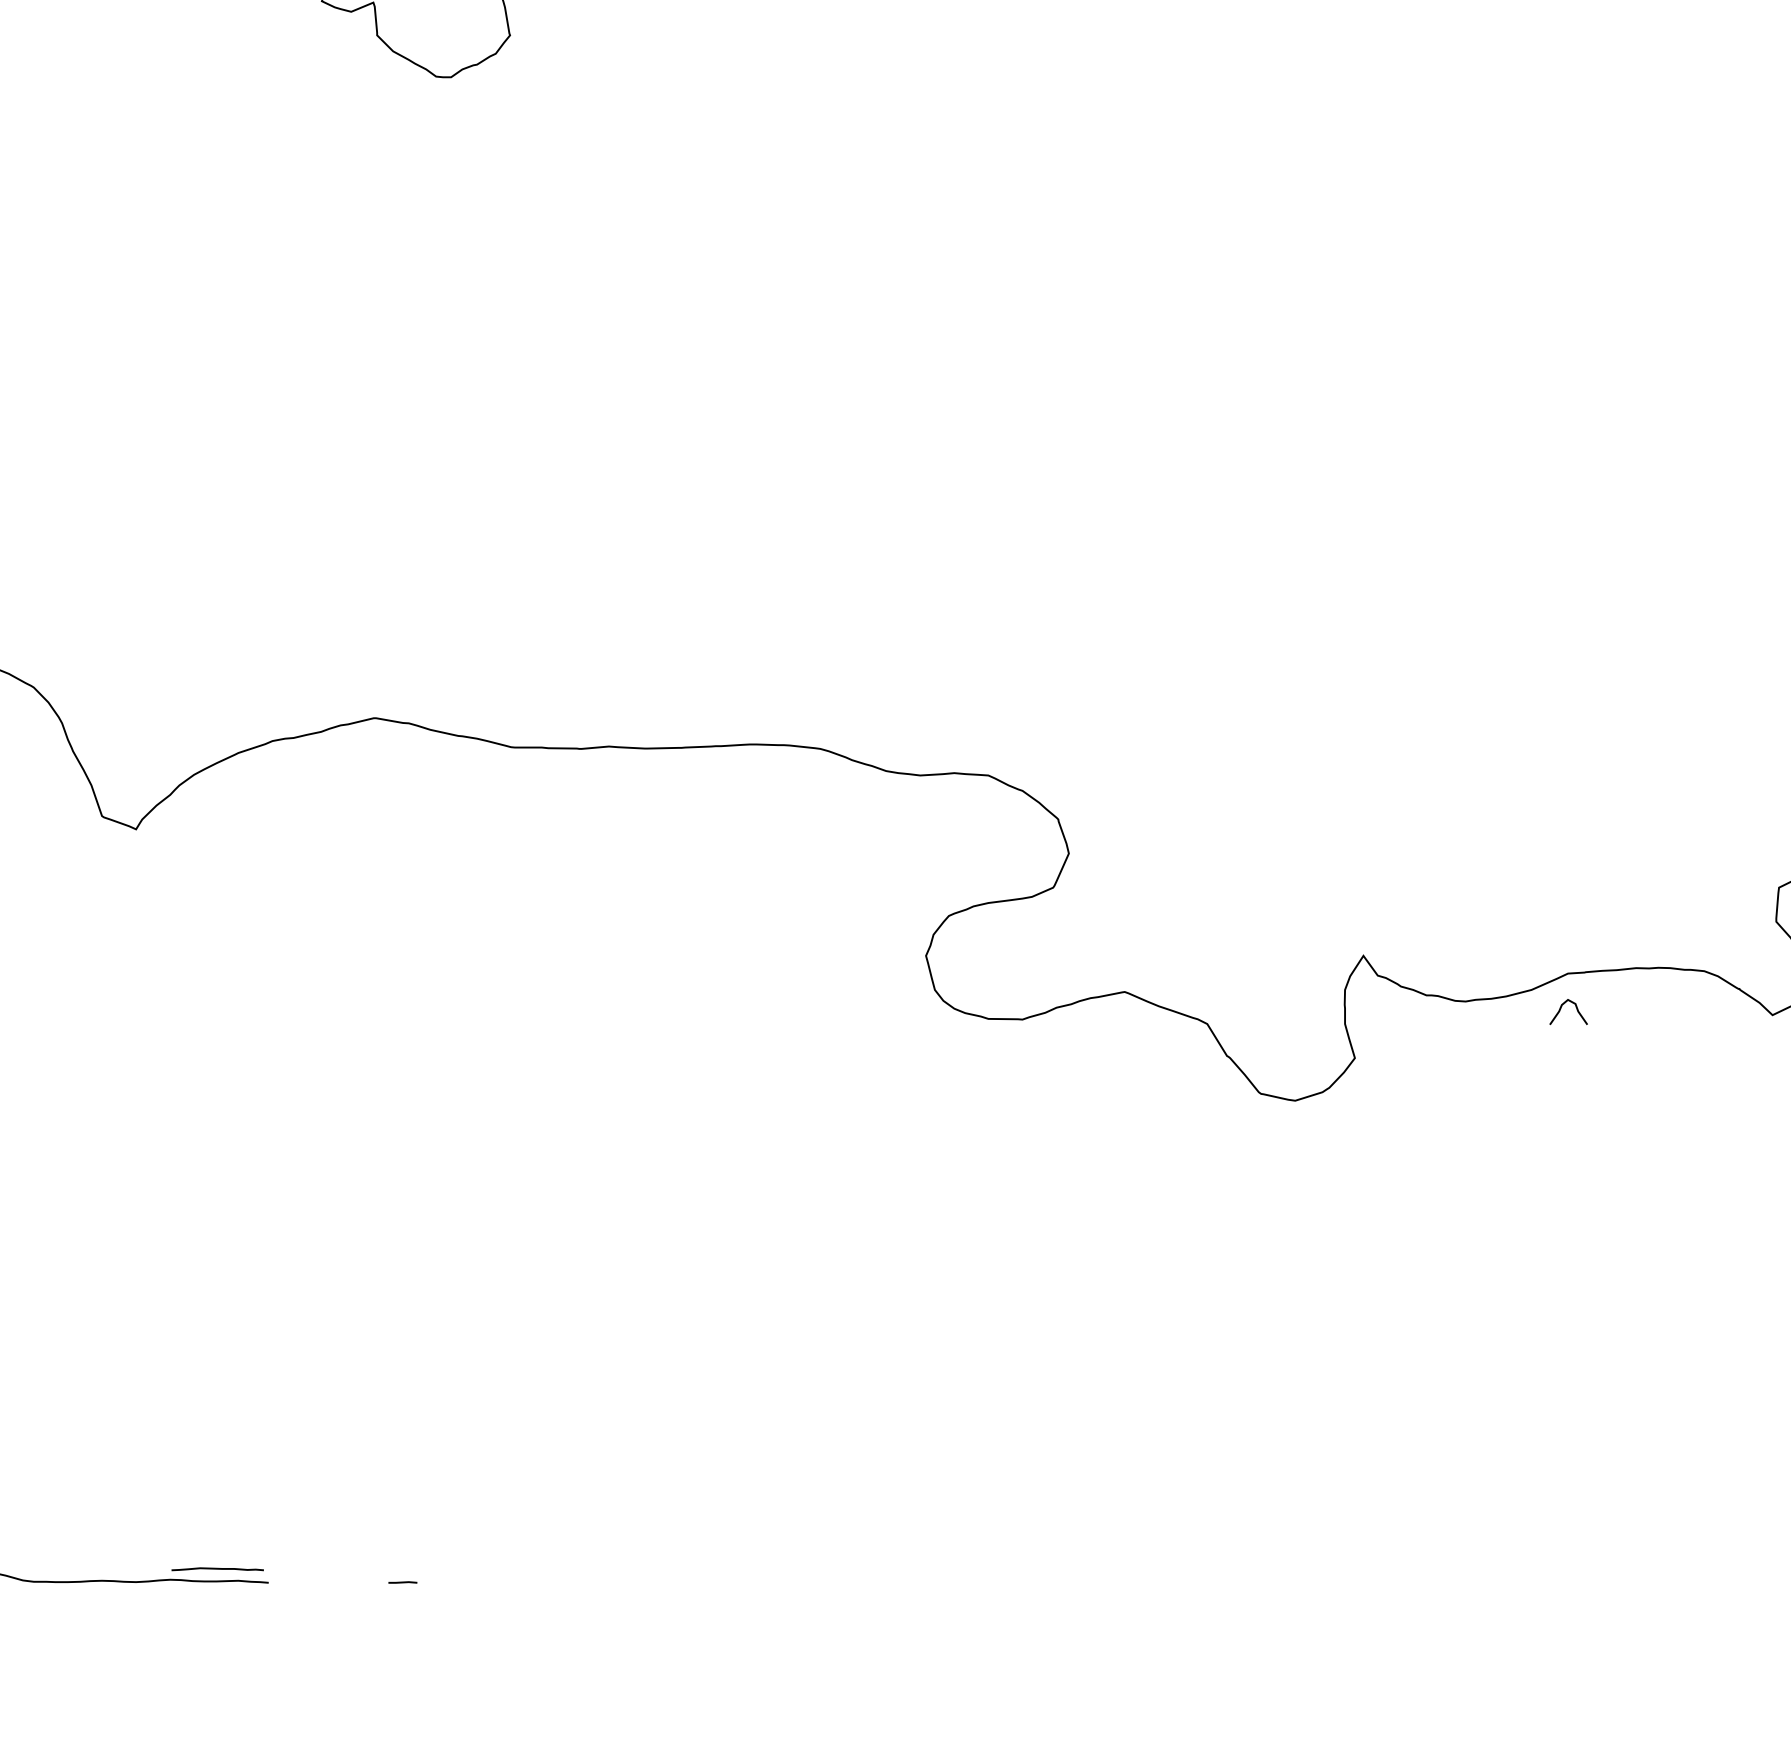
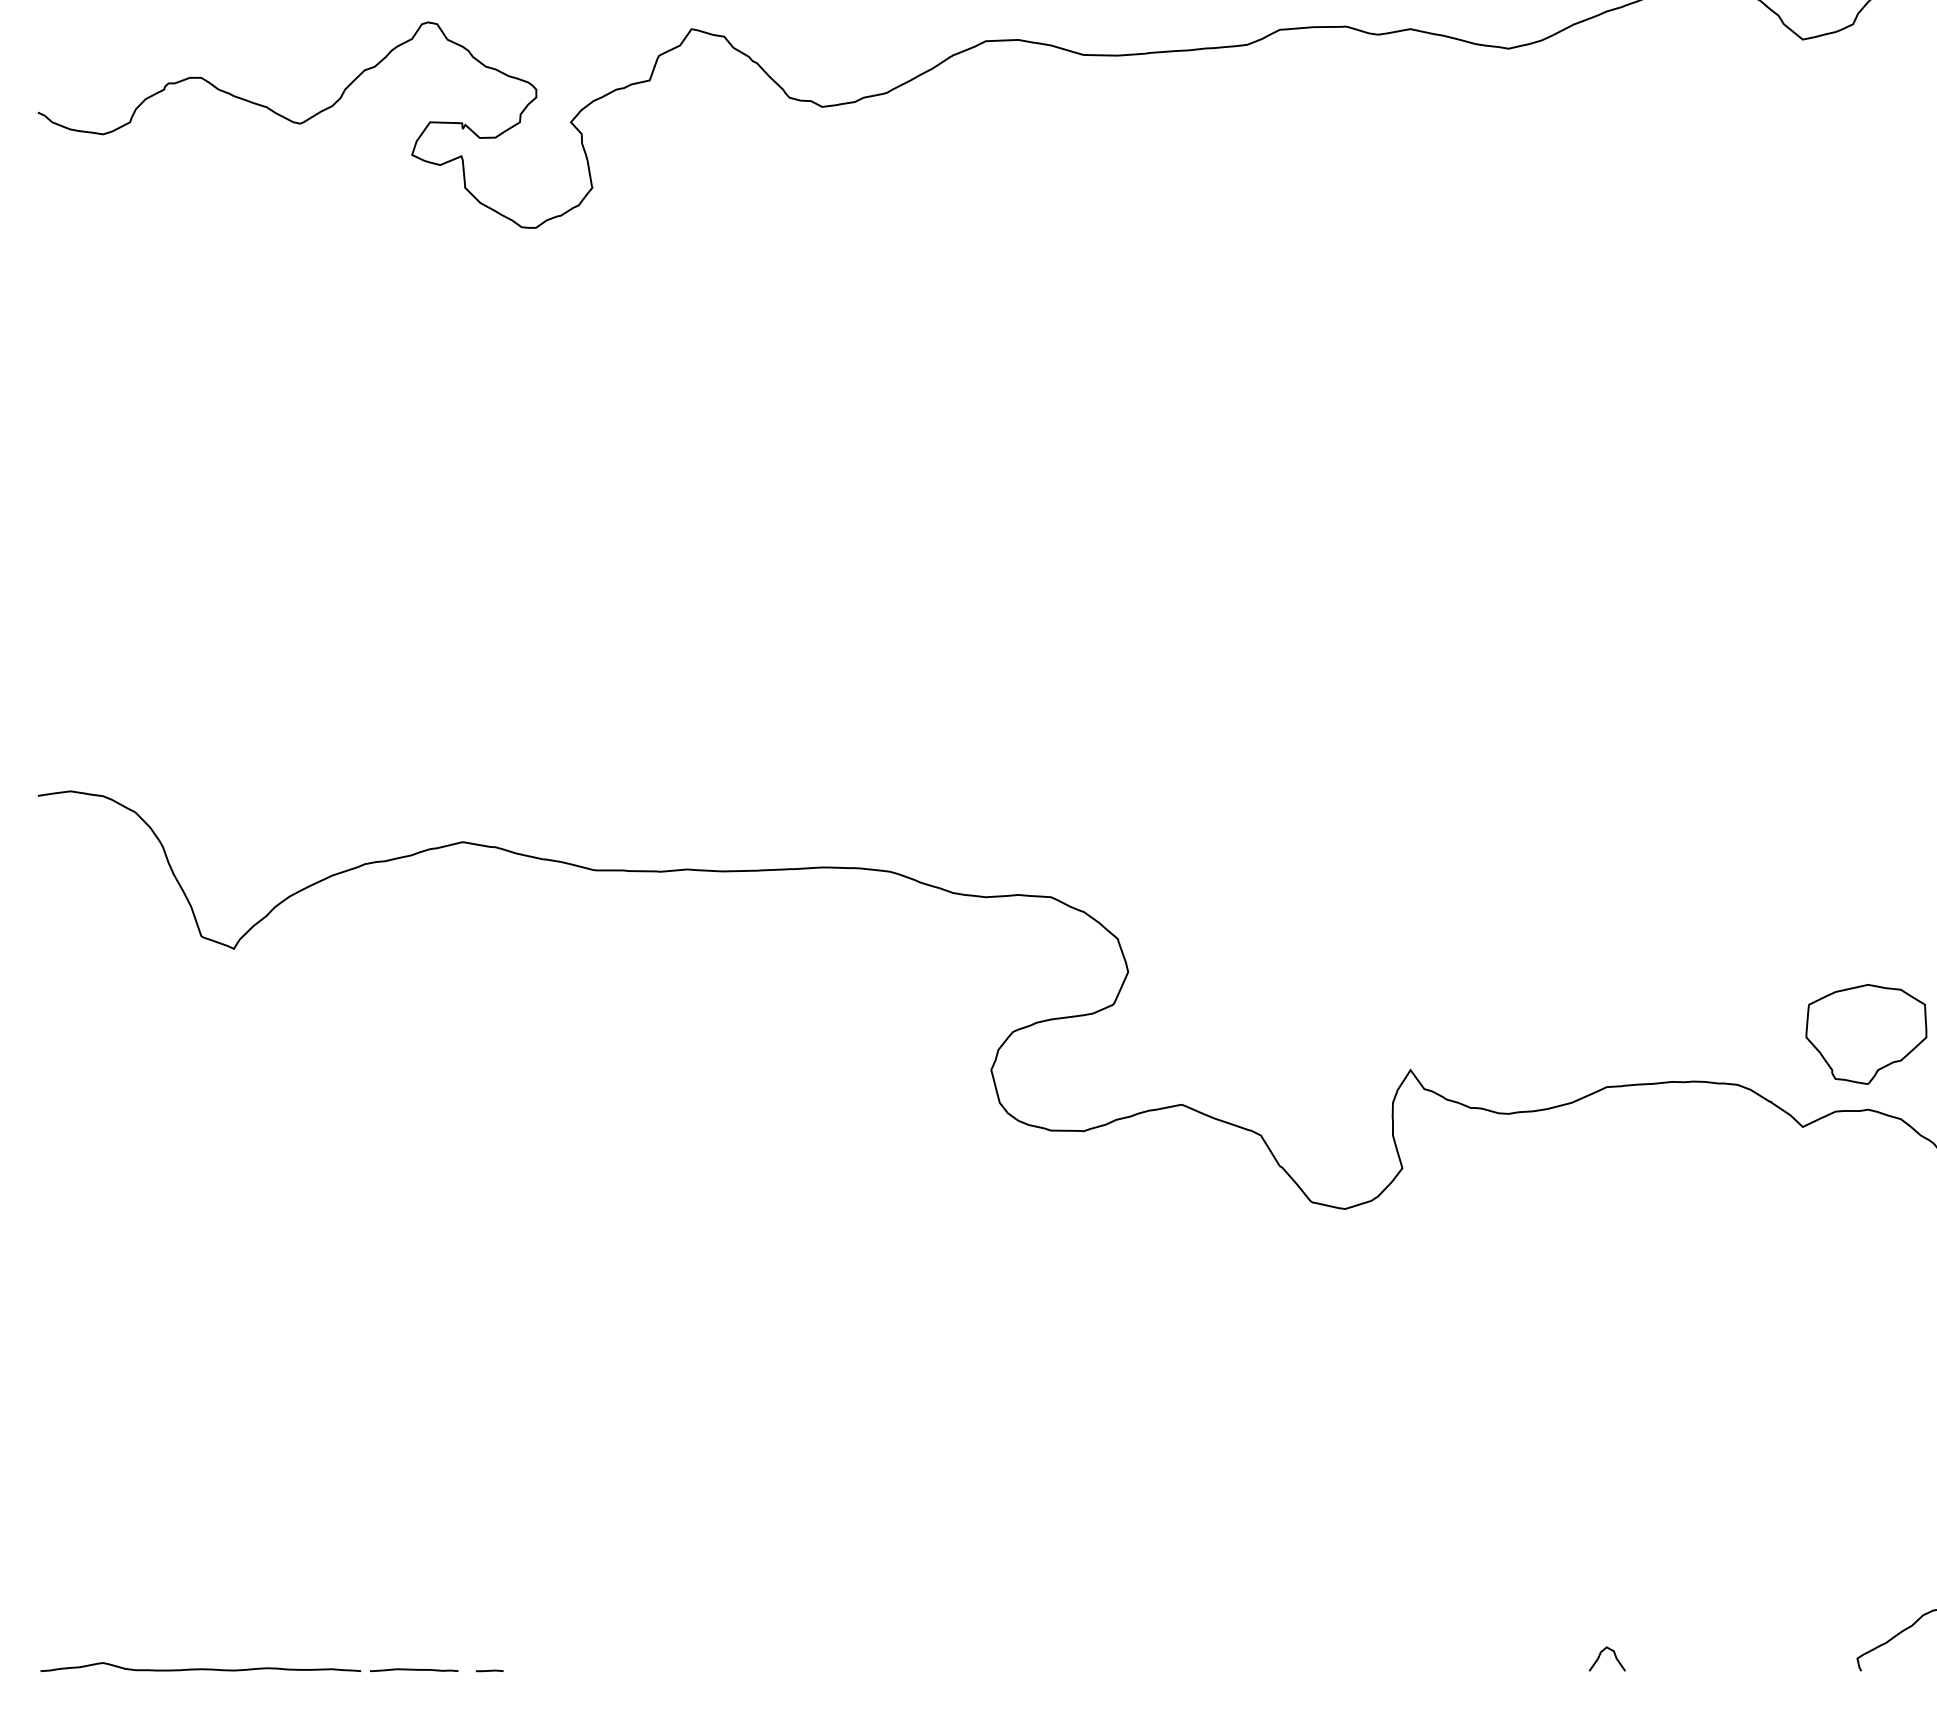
curve: (1561, 1009) -> (1600, 1656), moved
curve: (218, 1569) -> (414, 1670), moved

